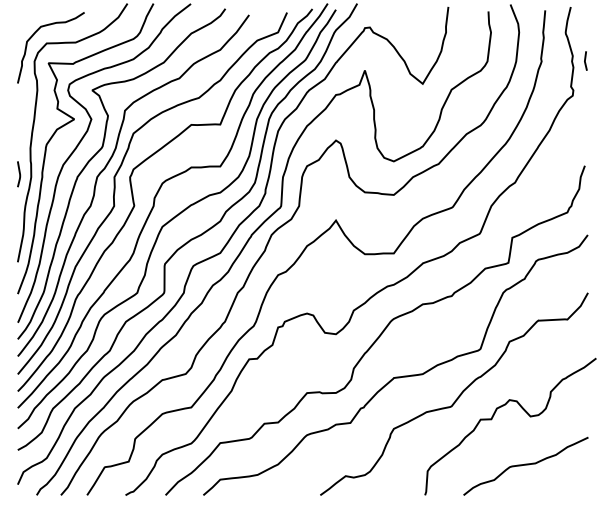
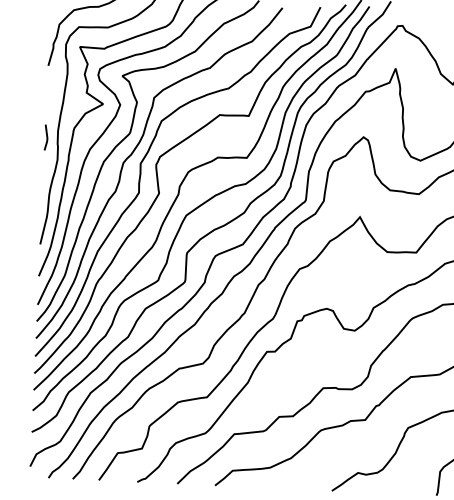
line: (19, 174) -> (46, 137), moved

